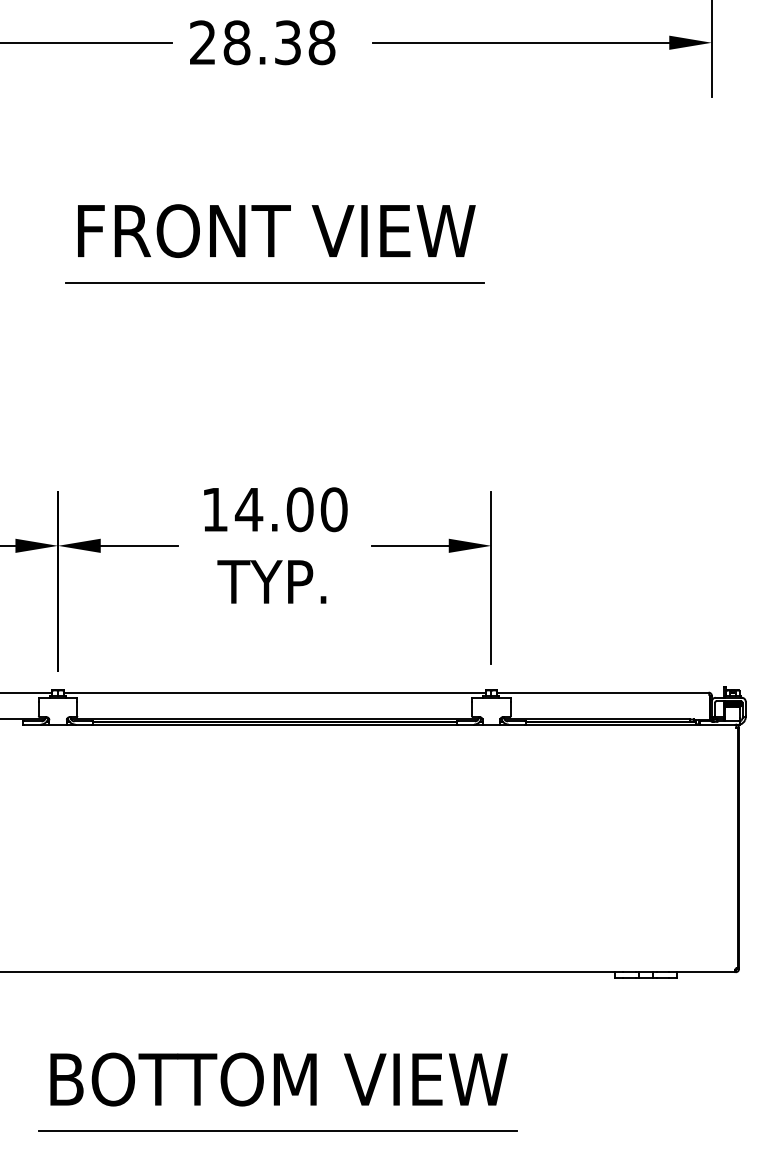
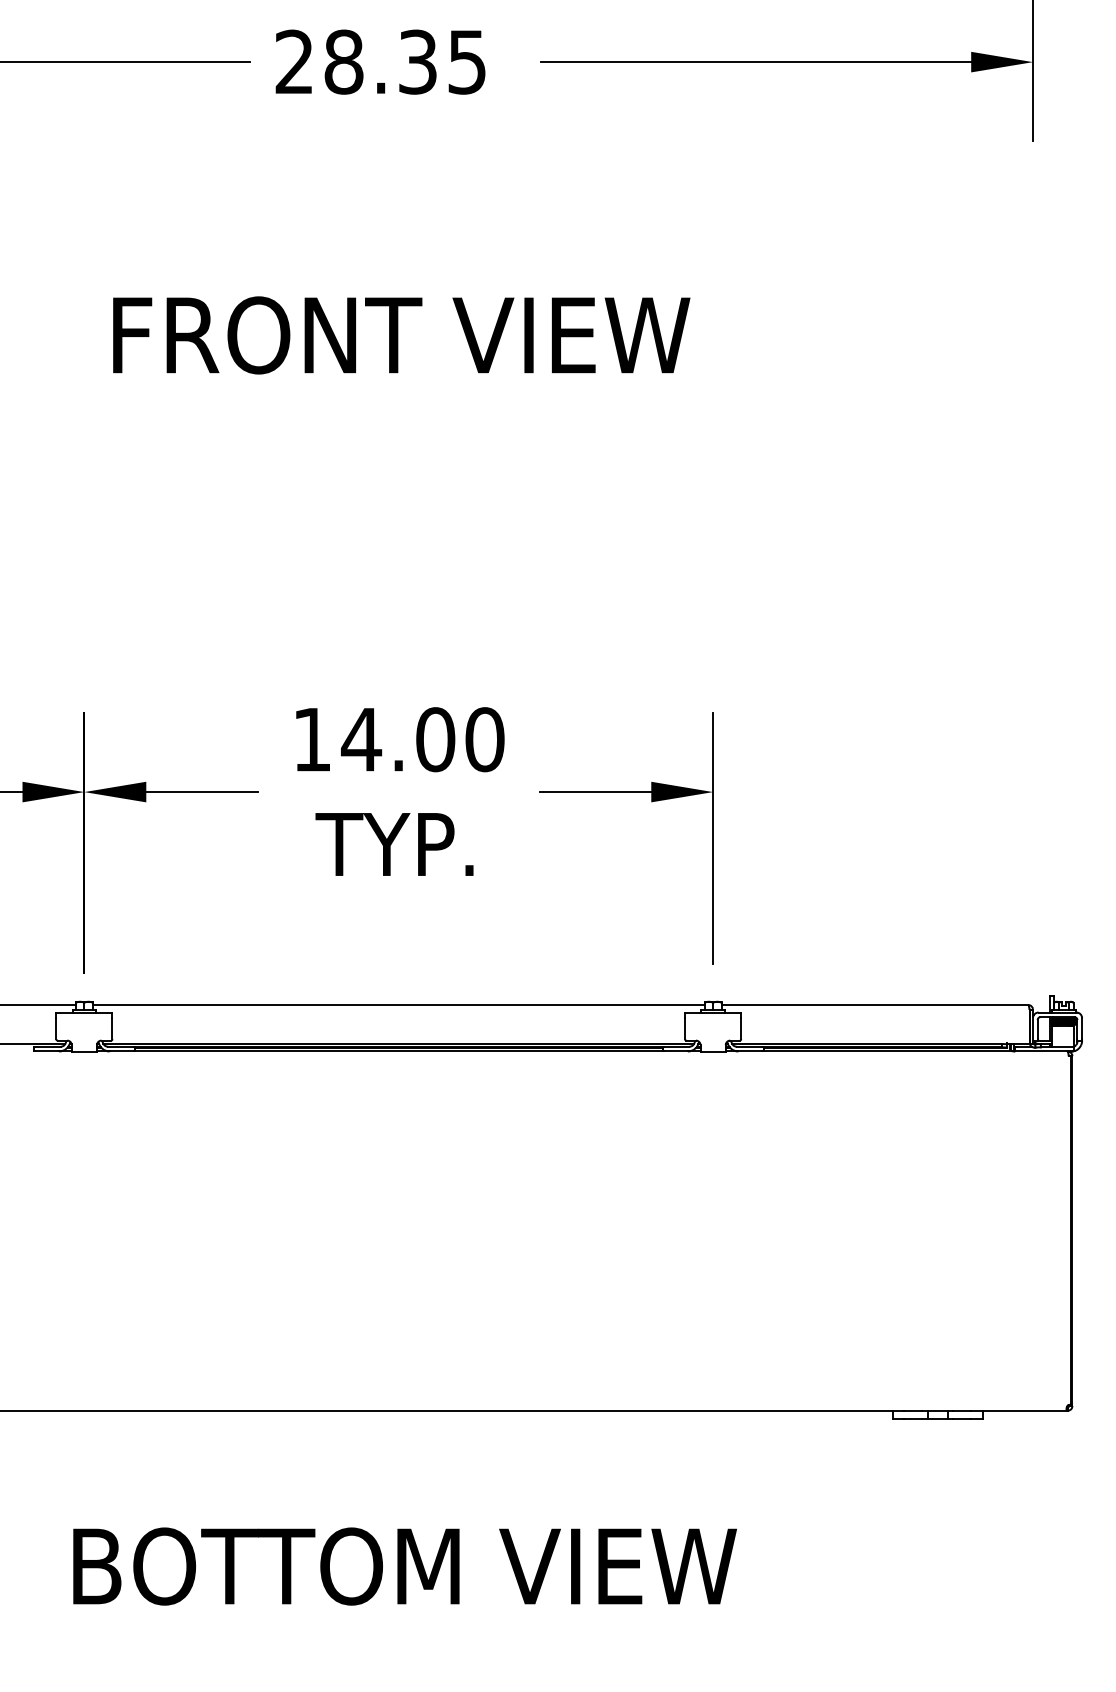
text: (321, 42) -> (466, 61), 28.38 -> 28.35
line: (275, 282) -> (399, 409), removed
line: (277, 1131) -> (402, 1641), removed

